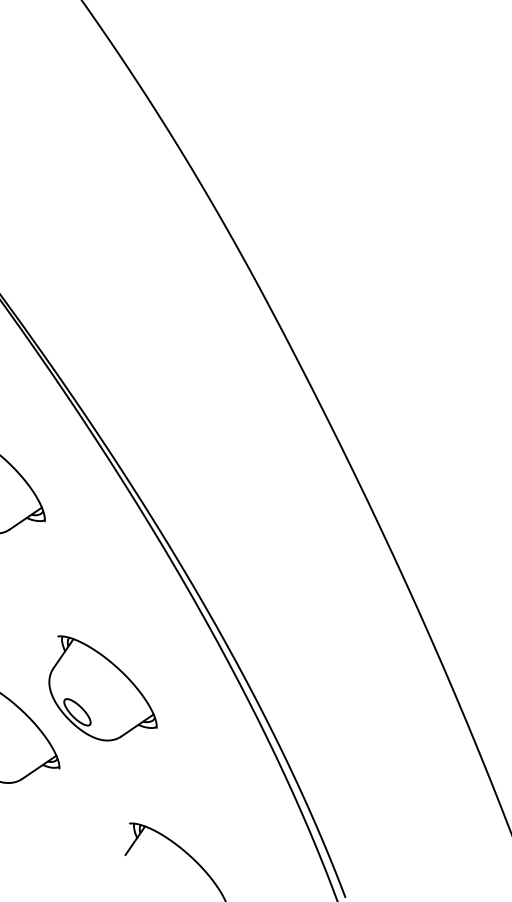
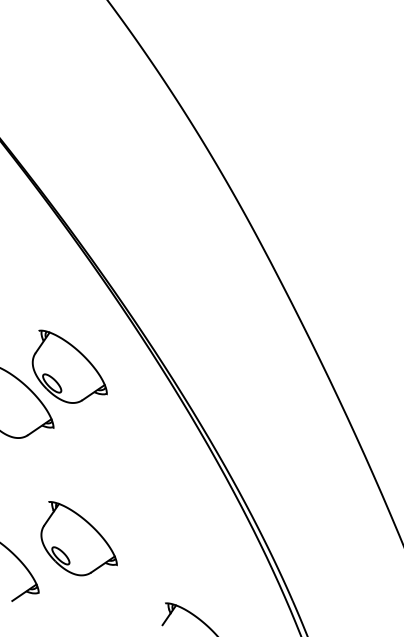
part: (103, 687) -> (147, 509), removed

